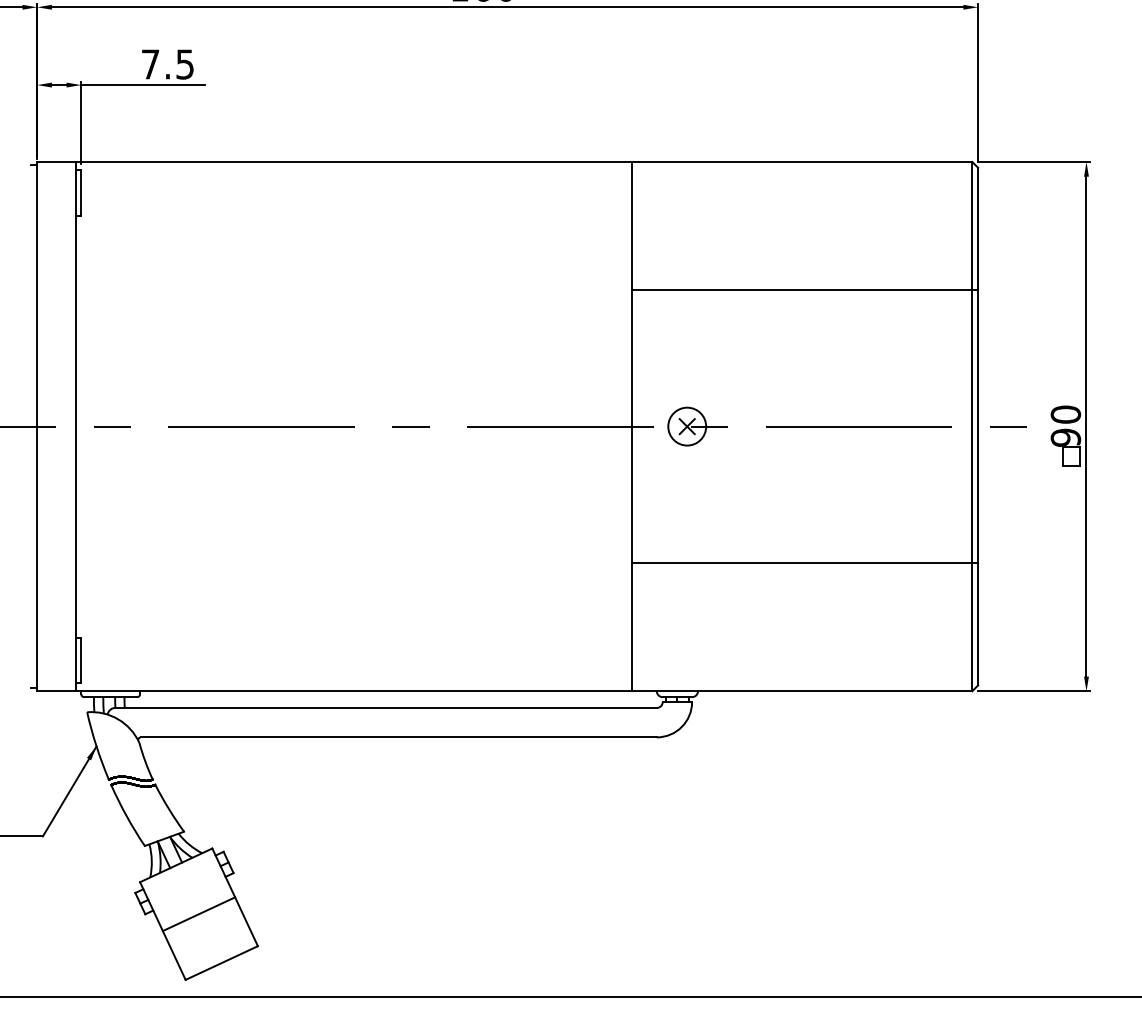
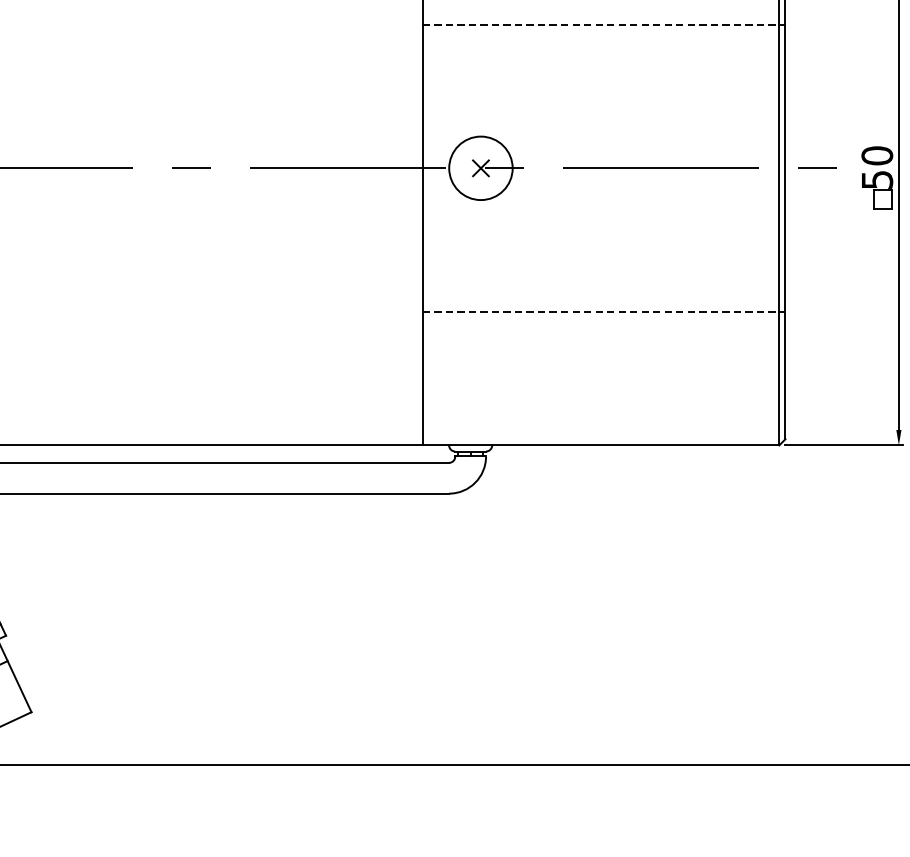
line: (805, 289) -> (604, 24), solid -> dashed
circle: (687, 426) -> (481, 168), size x1.6
text: (1065, 437) -> (876, 179), 90 -> 50
line: (805, 563) -> (604, 311), solid -> dashed

